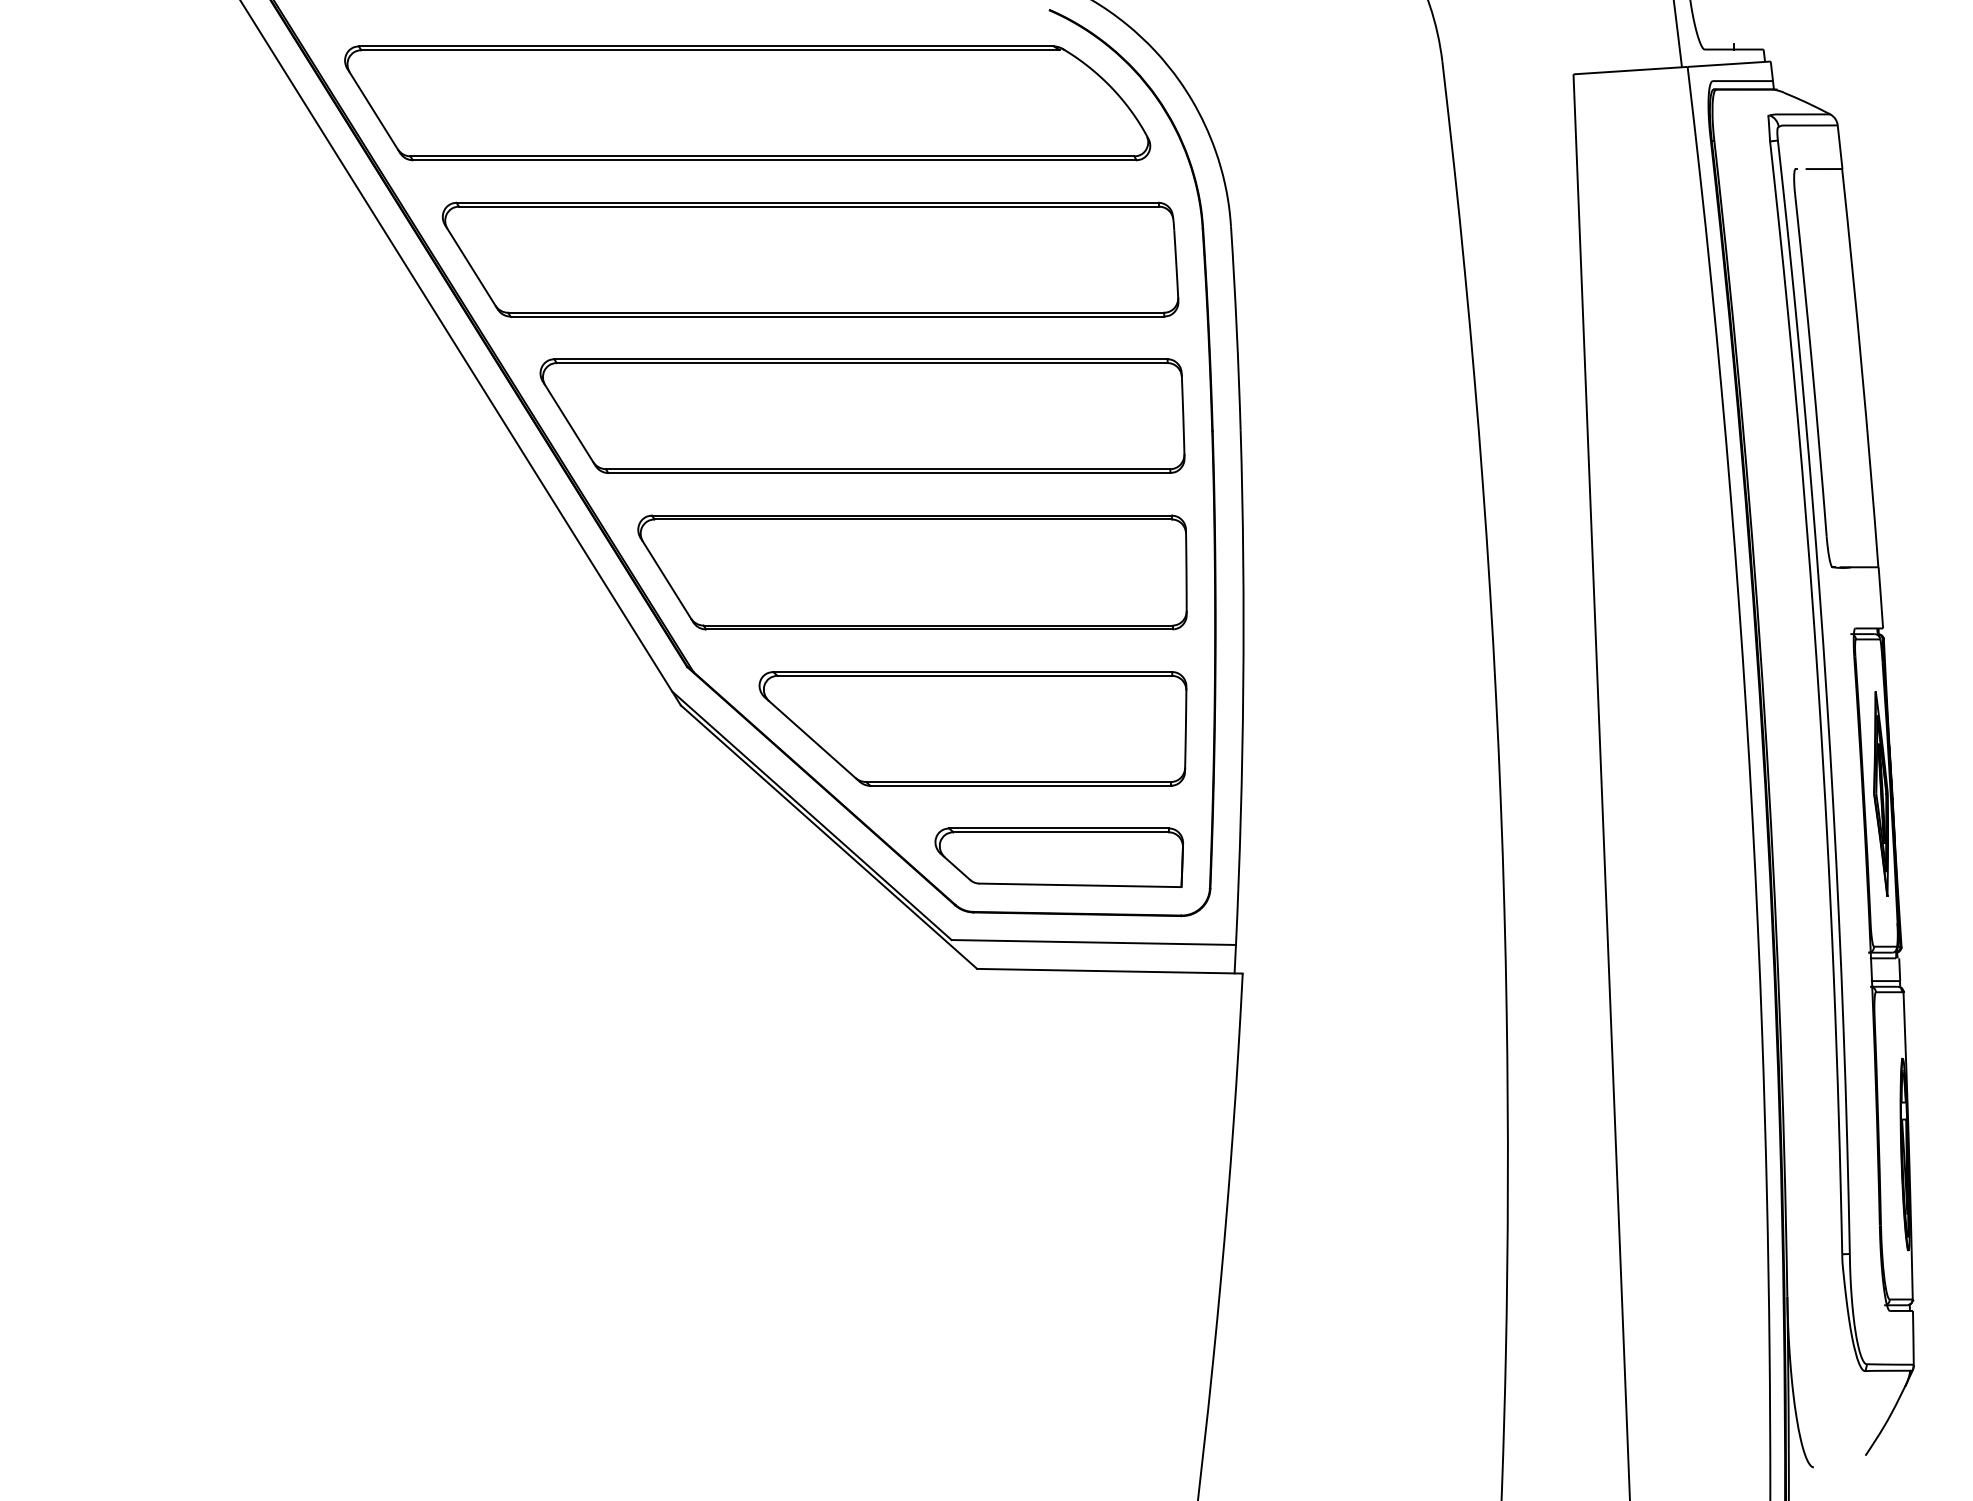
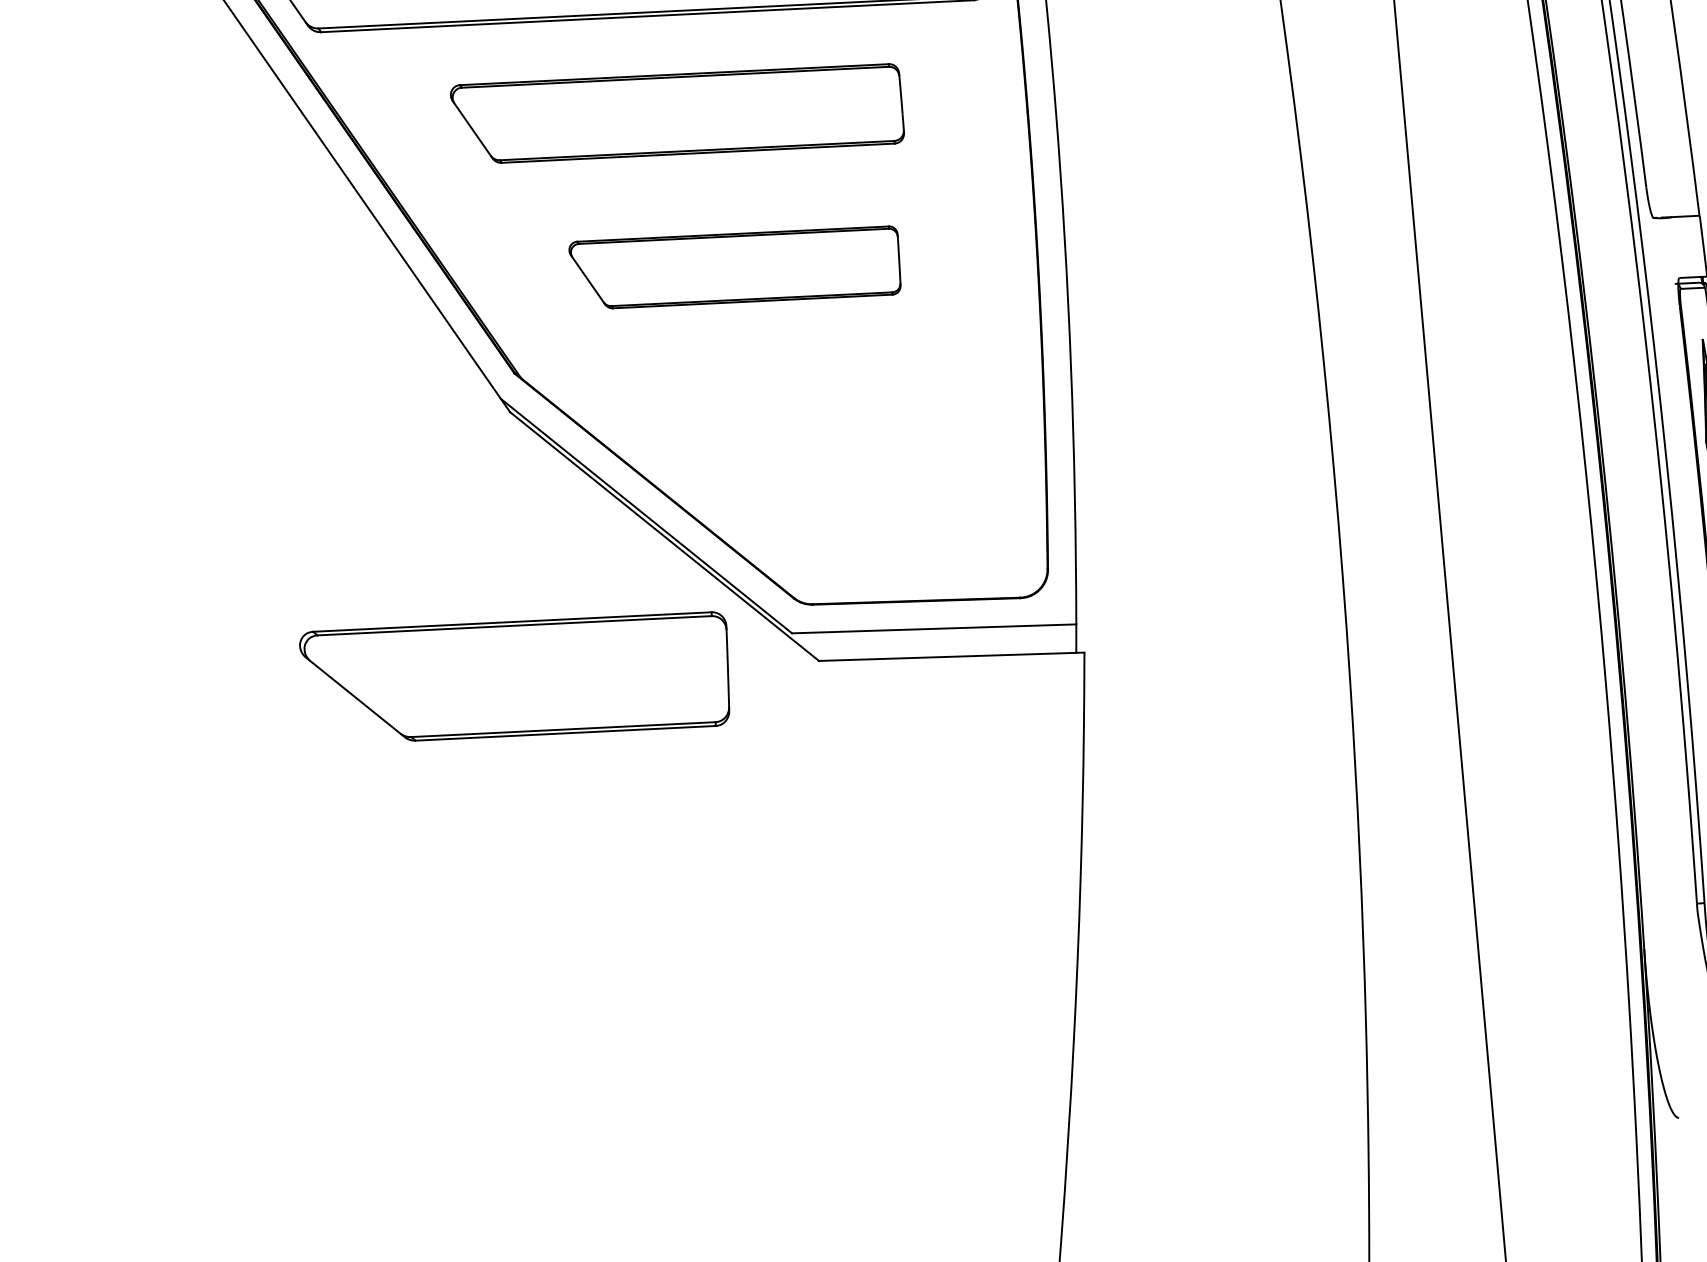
part: (862, 415) -> (677, 113), size x0.7
part: (912, 572) -> (735, 268), size x0.6
part: (972, 728) -> (514, 678), moved
part: (1058, 857) -> (894, 545), removed

